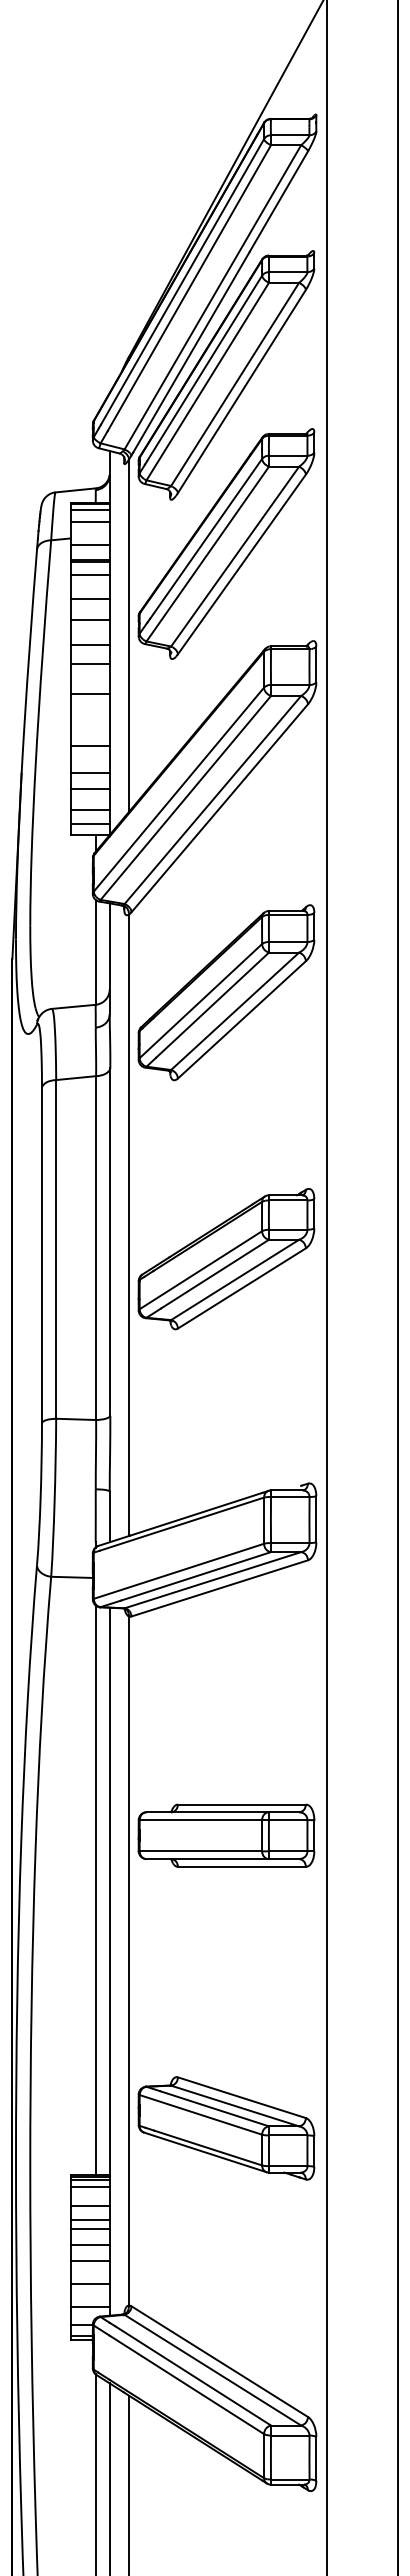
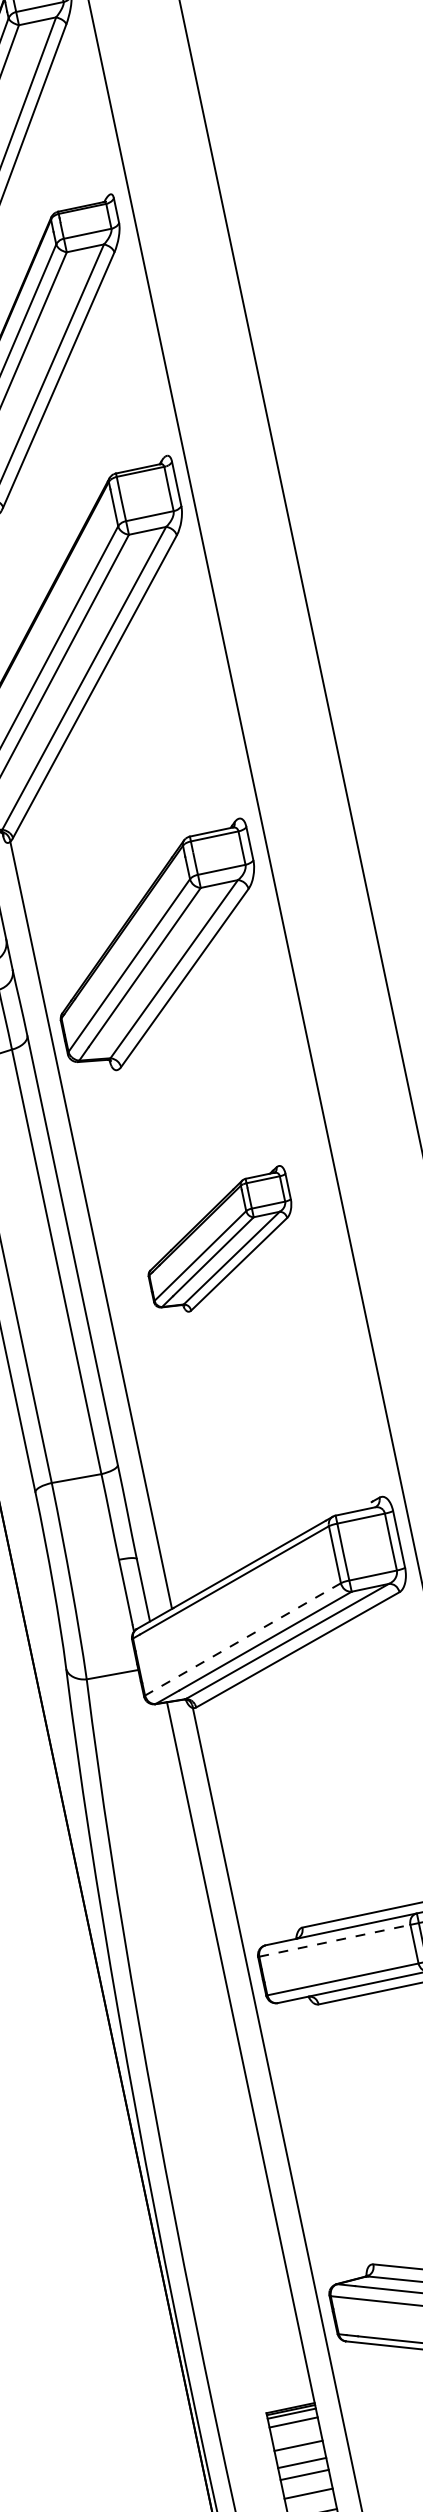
part: (226, 992) -> (158, 948), moved
part: (226, 1259) -> (220, 1242), size x0.7
line: (178, 1571) -> (242, 1639), solid -> dashed
line: (201, 1820) -> (335, 1941), solid -> dashed
line: (95, 1890) -> (223, 2055), removed

